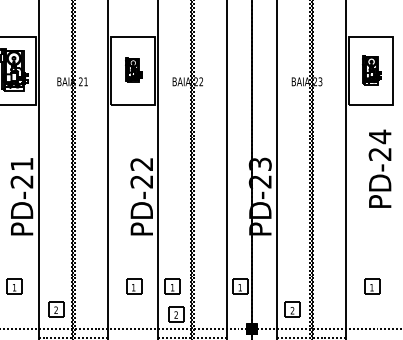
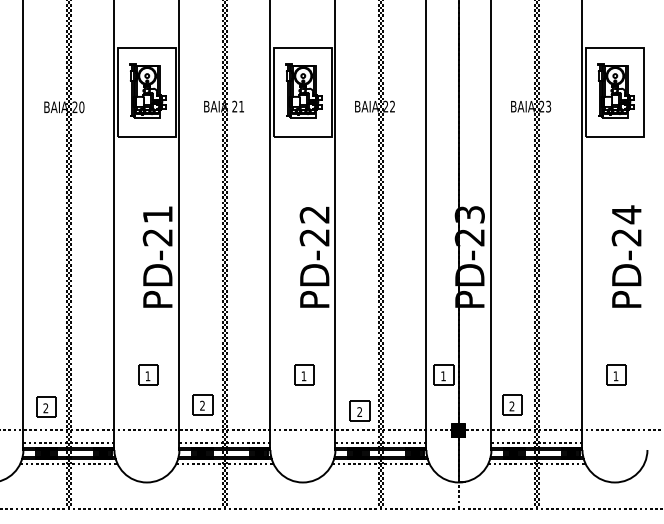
part: (133, 69) -> (303, 90), size x1.67
part: (371, 69) -> (615, 90), size x1.43
text: (379, 168) -> (626, 256), moved
part: (173, 286) -> (355, 374), removed

